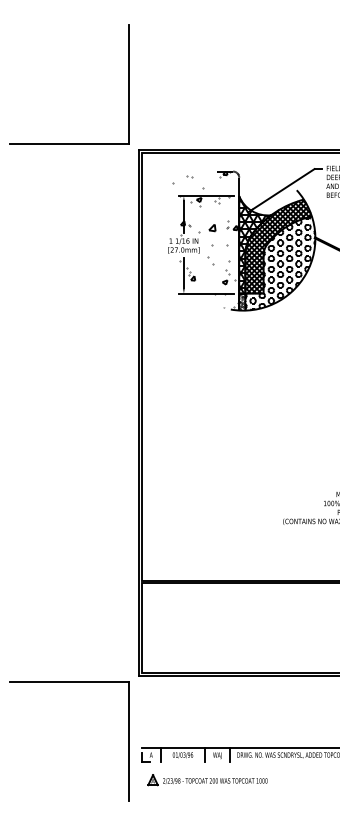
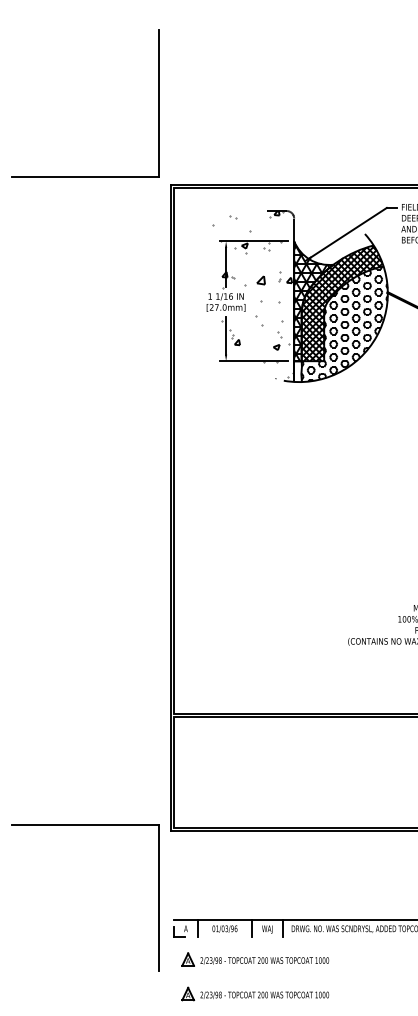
hatch: (242, 301) -> (298, 370), removed
part: (69, 682) -> (85, 824), moved
part: (207, 808) -> (255, 994), added

